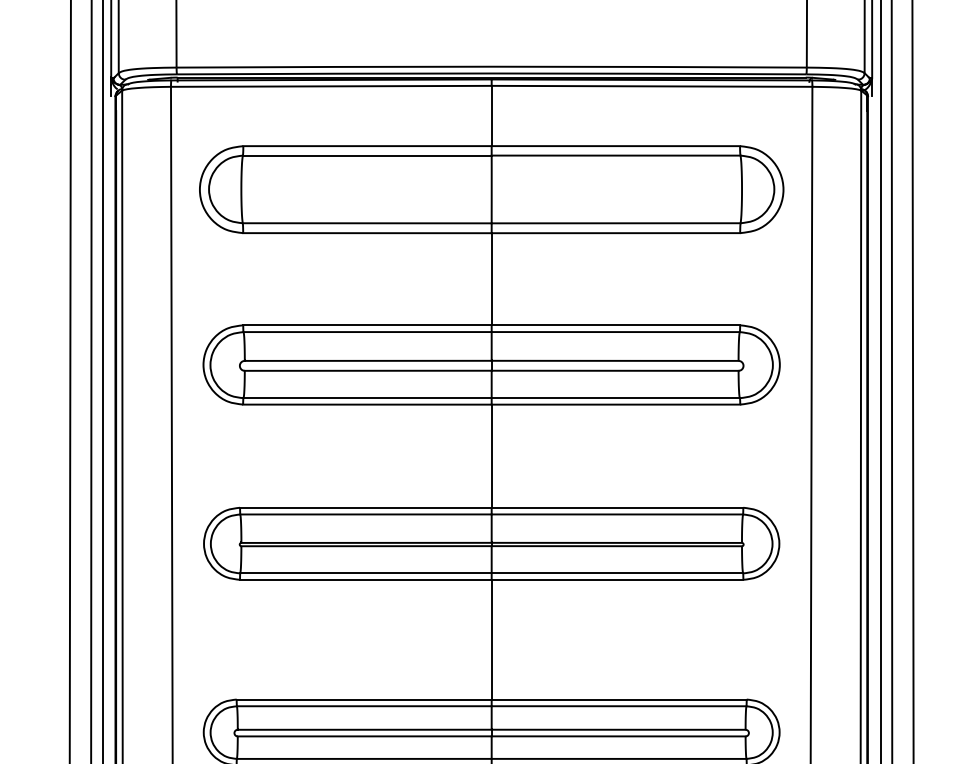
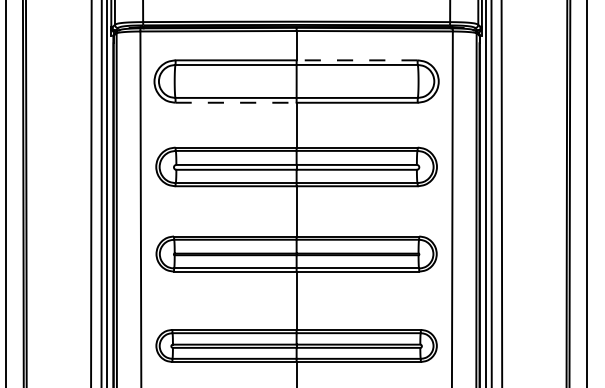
line: (614, 146) -> (356, 60), solid -> dashed
line: (368, 232) -> (236, 102), solid -> dashed

